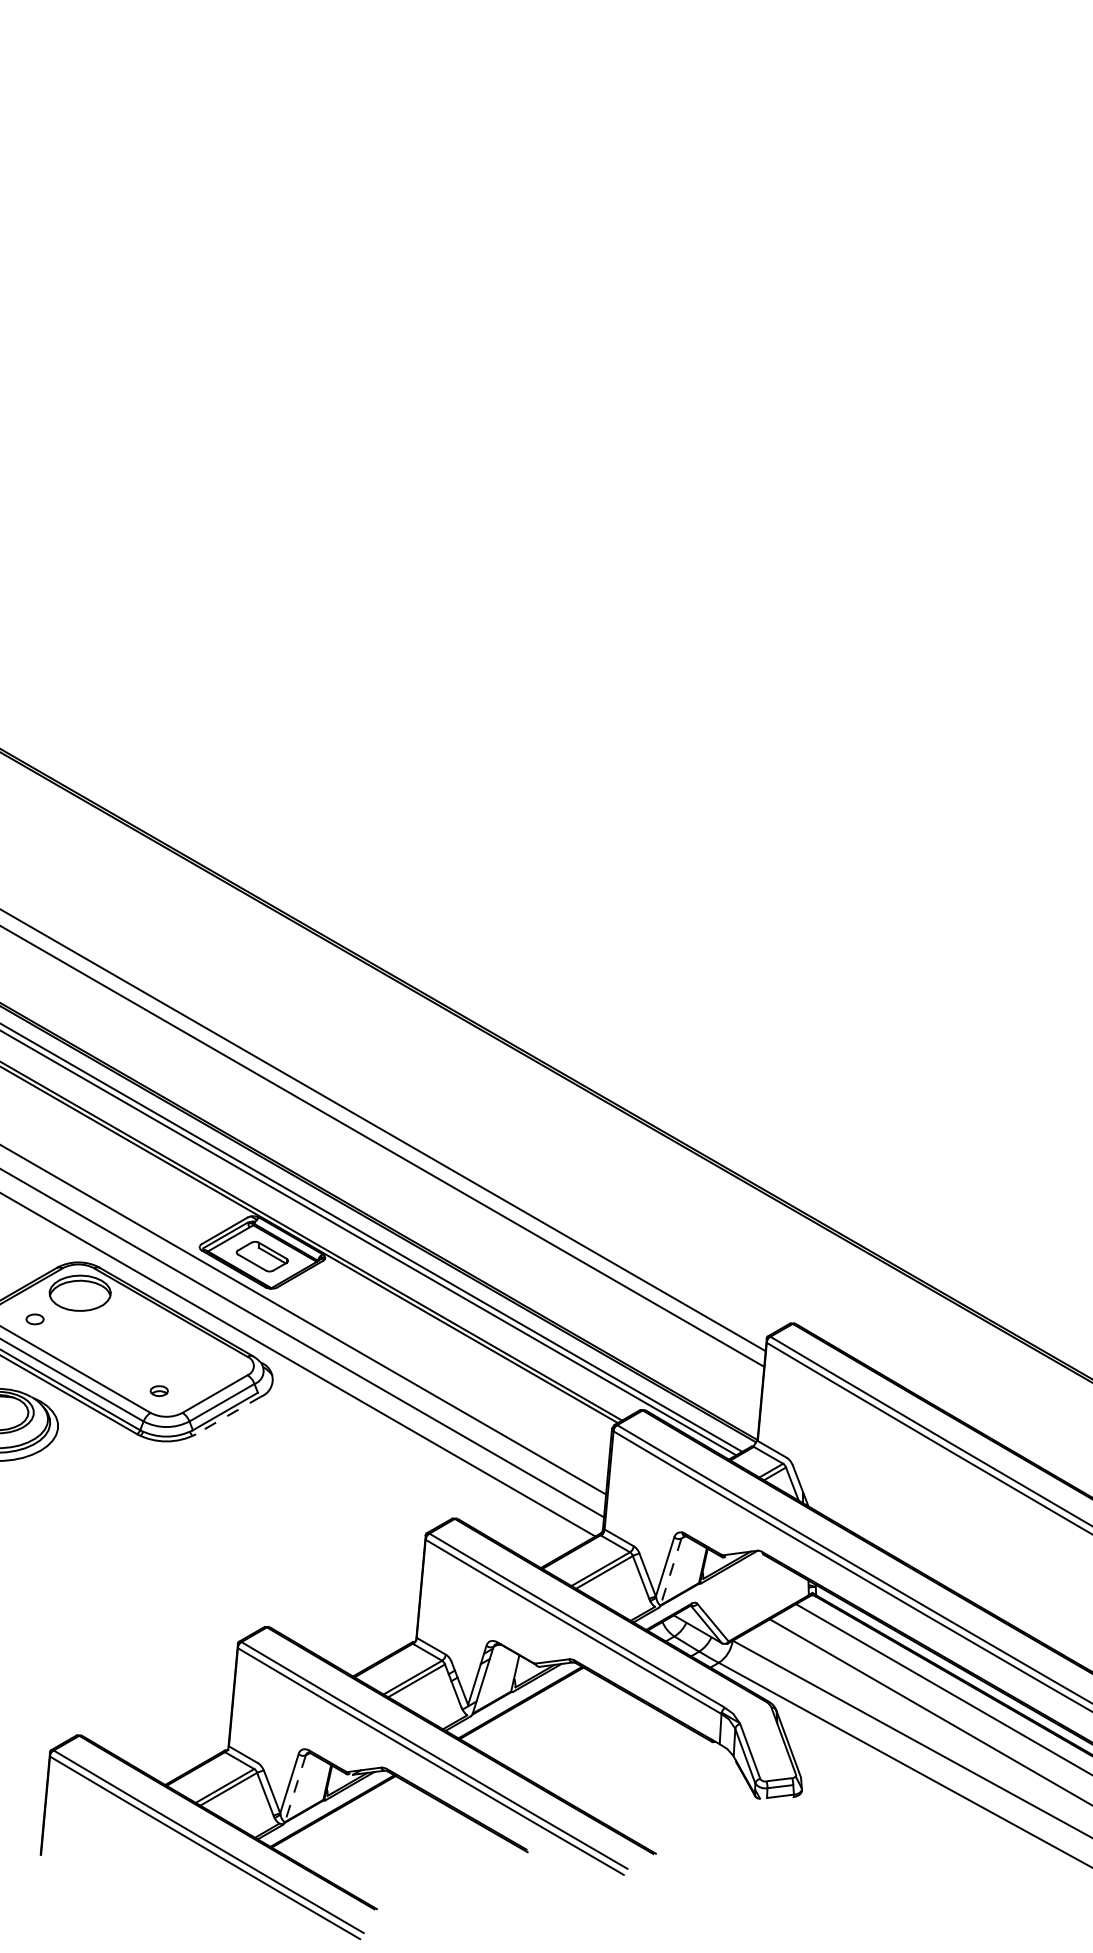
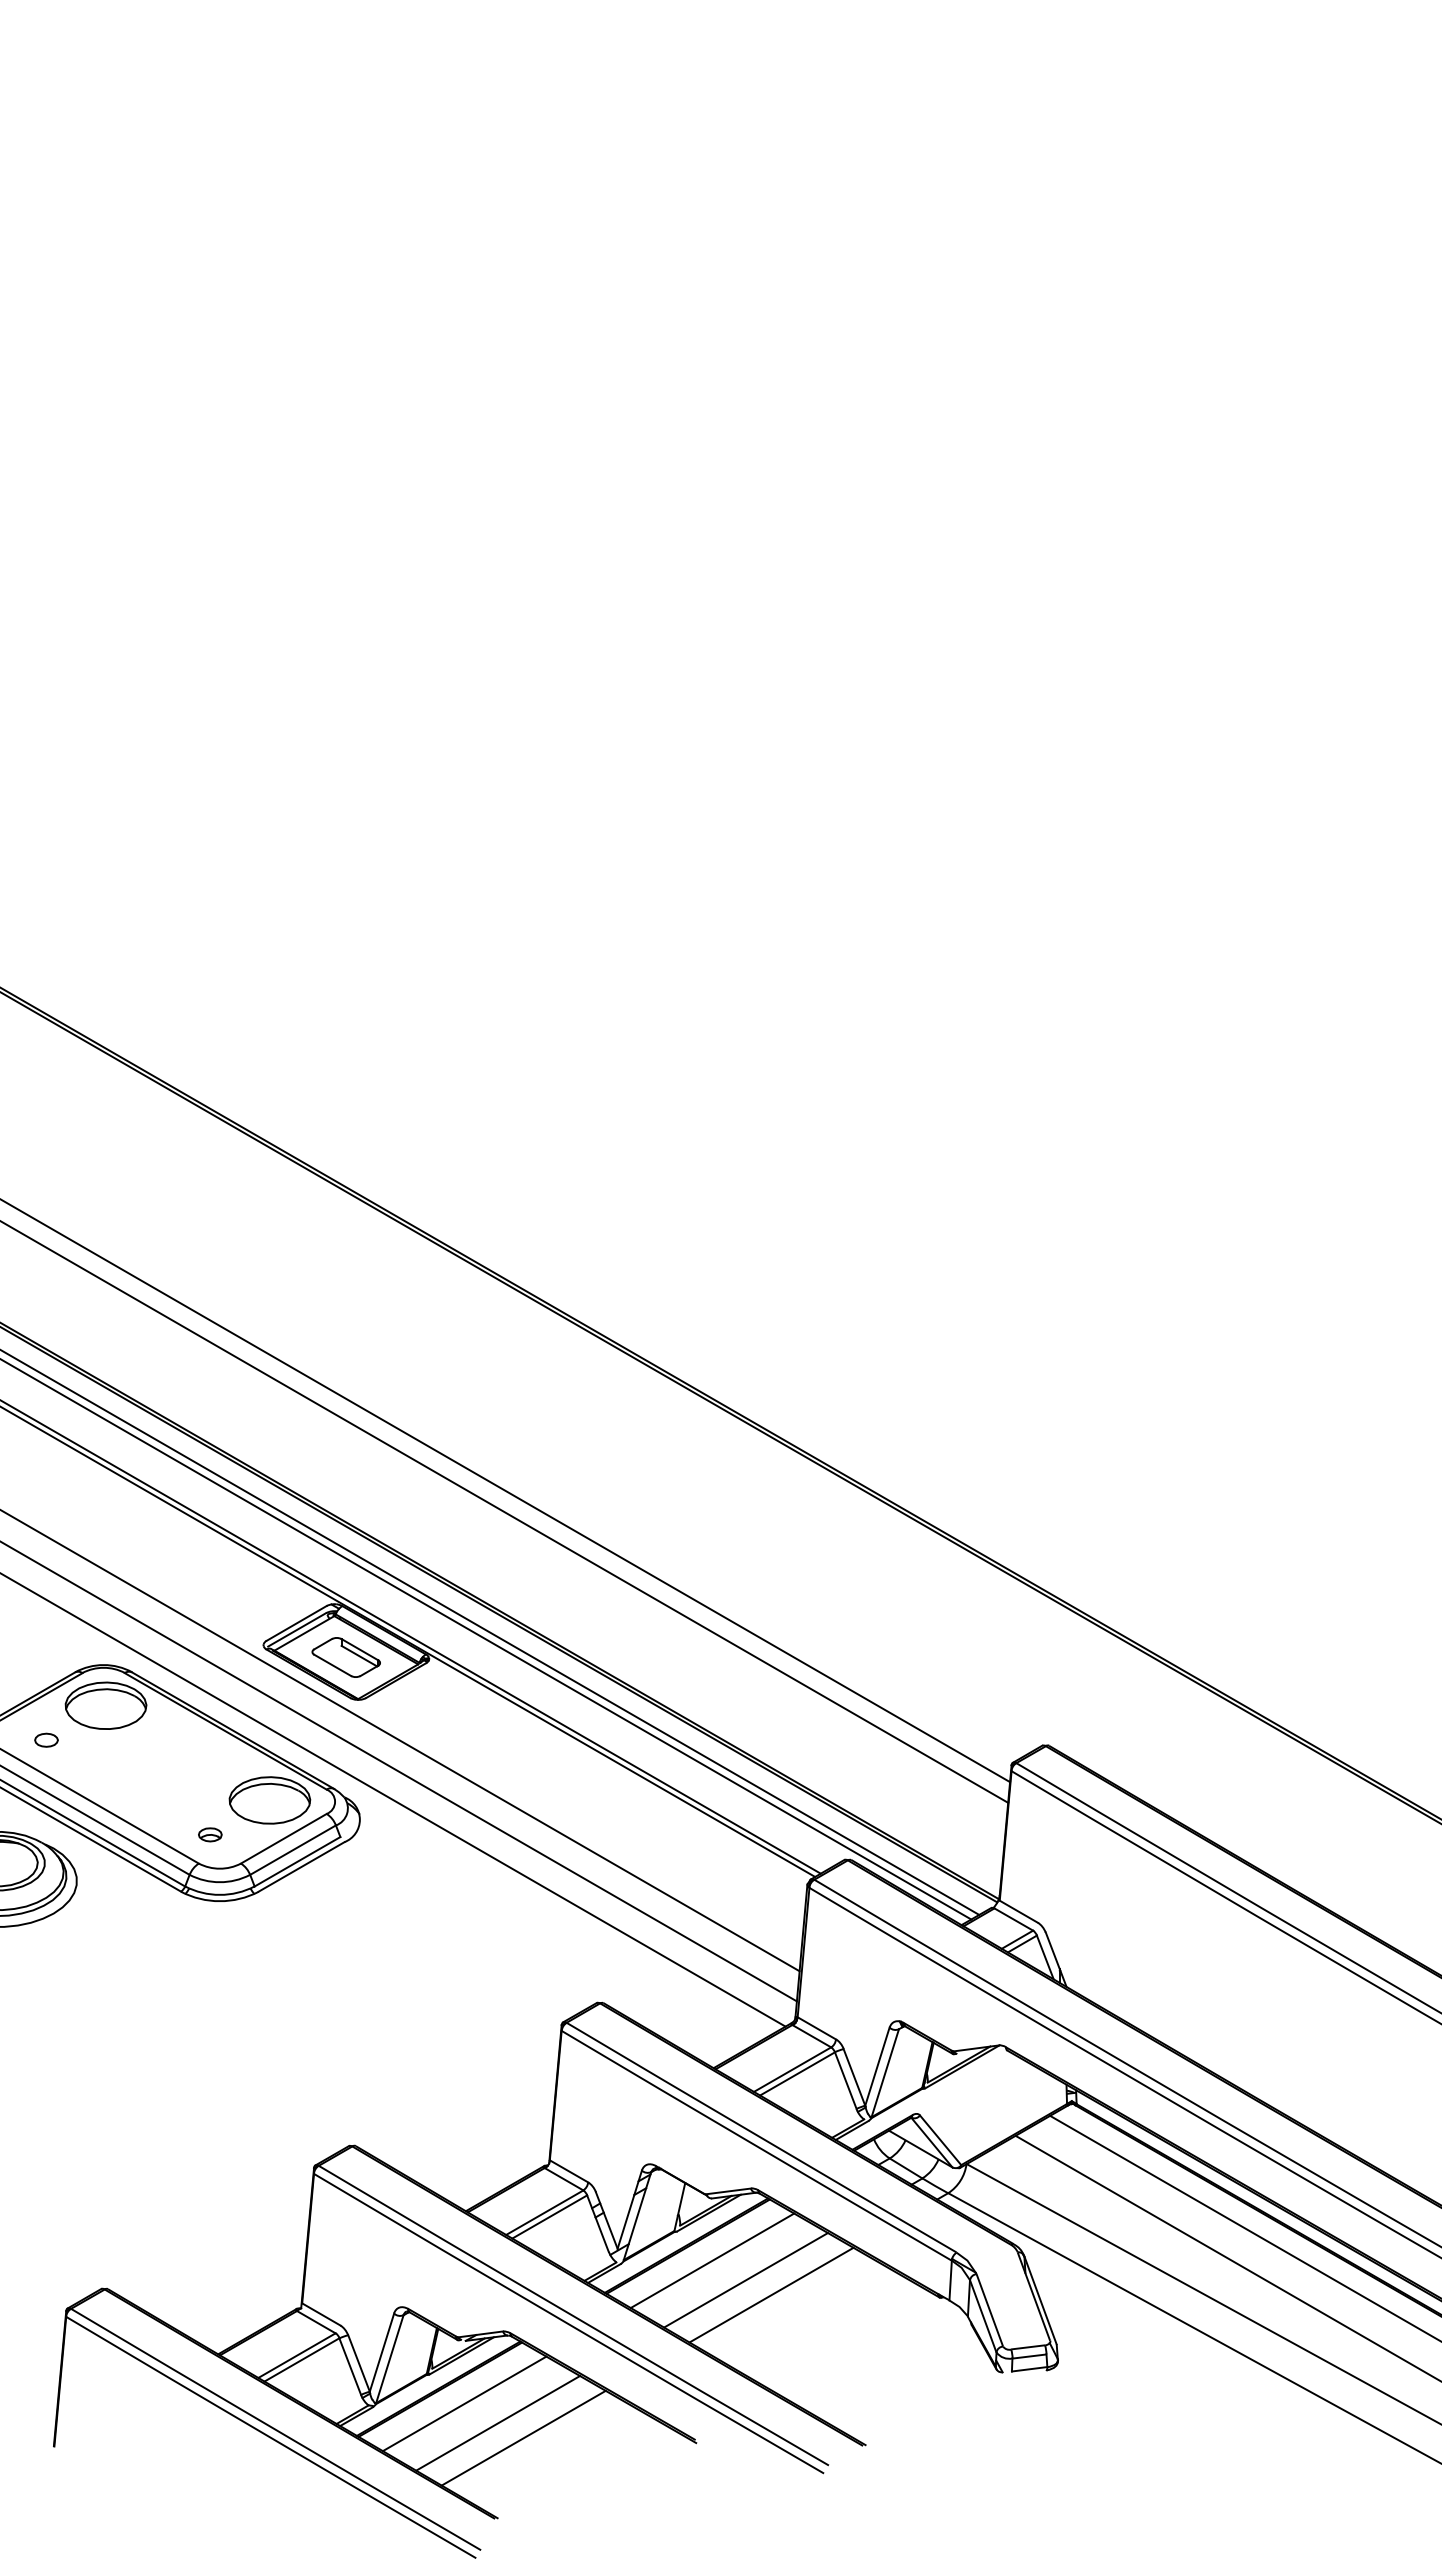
part: (204, 1365) -> (269, 1800), added
line: (228, 1415) -> (301, 1867), dashed -> solid
line: (671, 1572) -> (885, 2073), dashed -> solid
line: (540, 1713) -> (712, 2260), added
line: (565, 1729) -> (745, 2280), added
line: (584, 1739) -> (771, 2294), added
line: (295, 1788) -> (389, 2359), dashed -> solid
line: (352, 1822) -> (464, 2403), added
line: (377, 1836) -> (498, 2422), added
line: (396, 1848) -> (523, 2437), added

